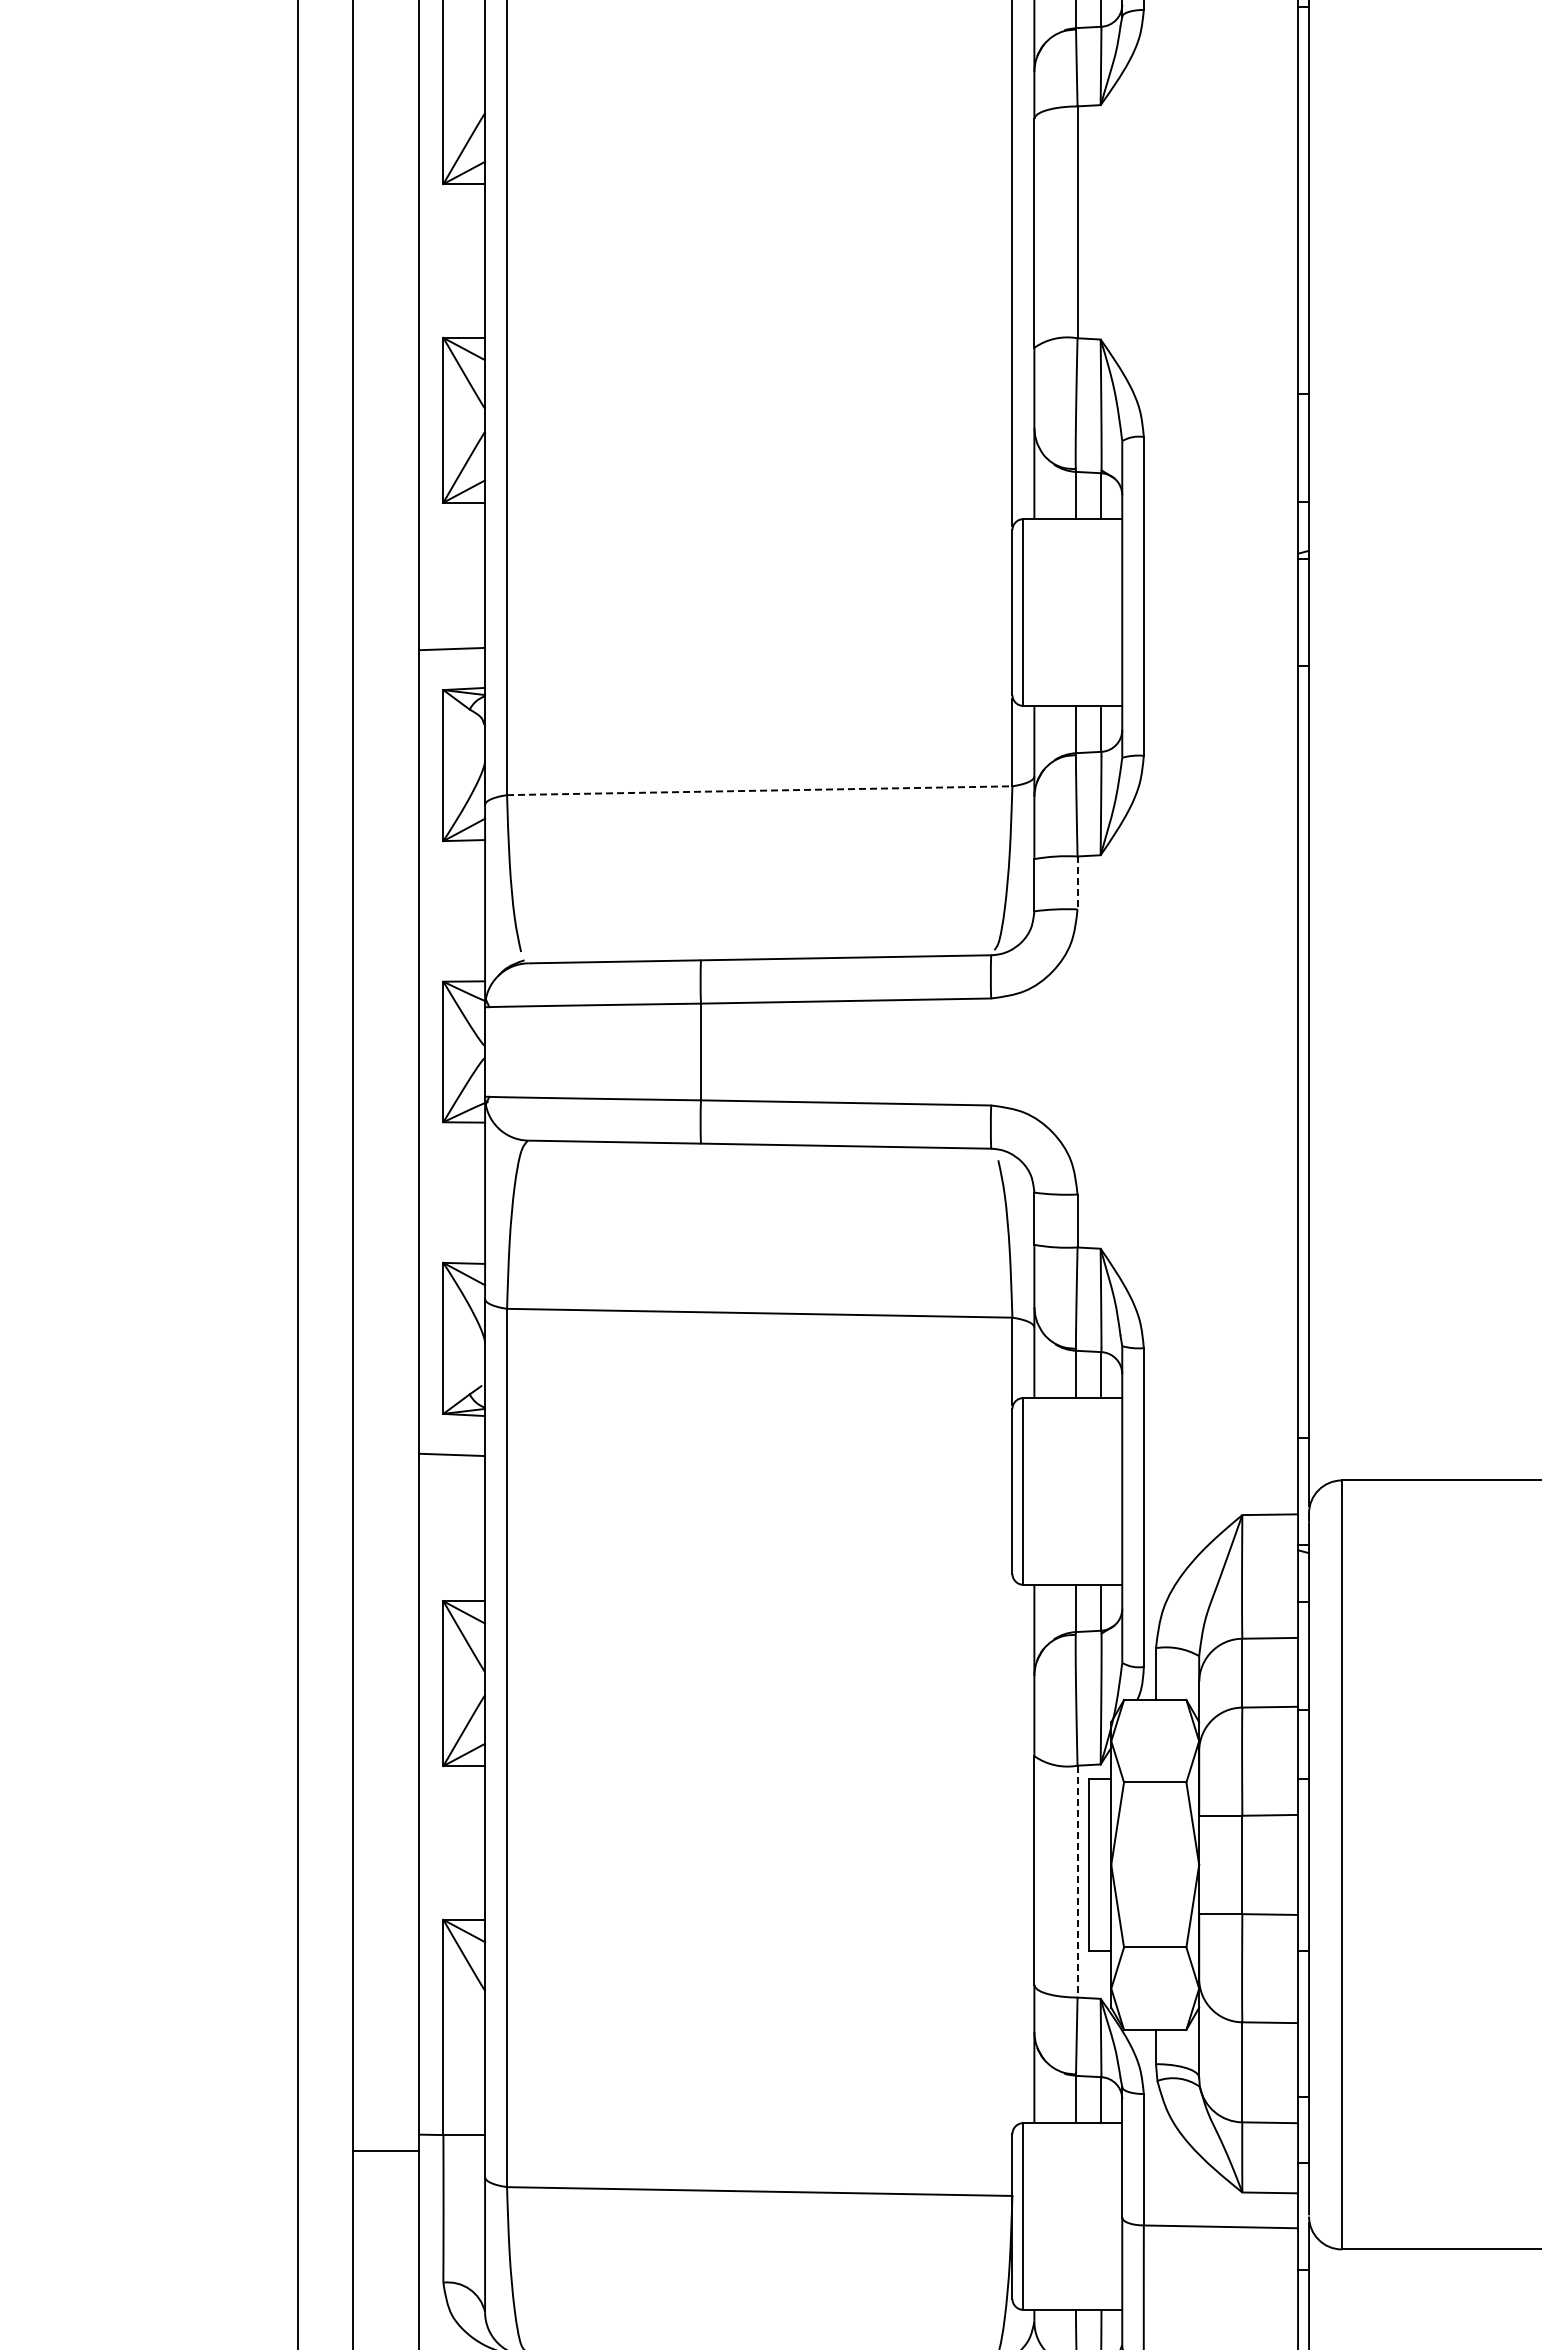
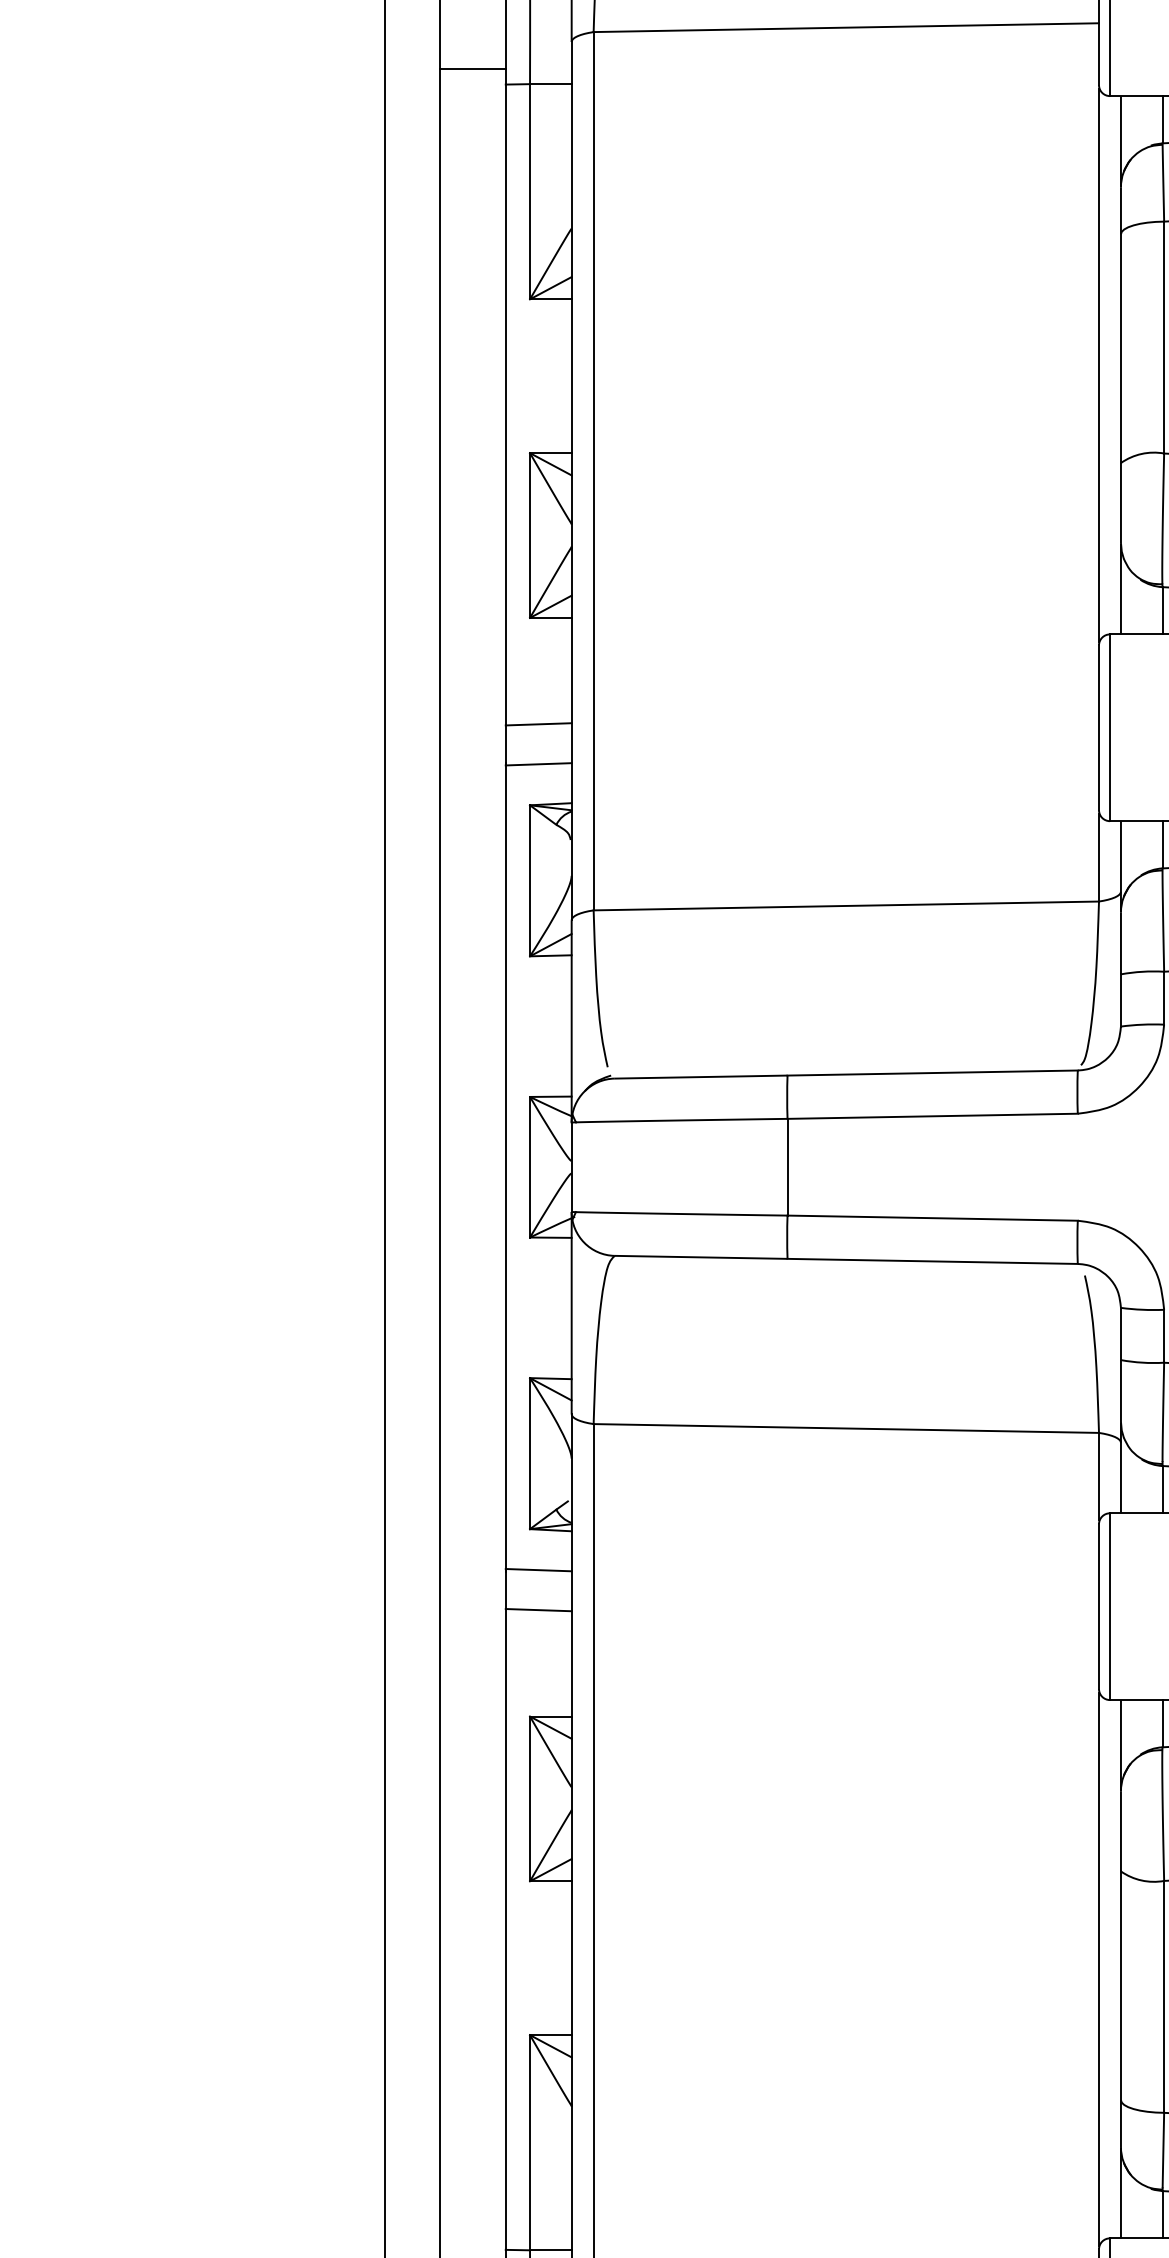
line: (452, 608) -> (539, 723), added
line: (759, 790) -> (846, 905), dashed -> solid
line: (1077, 883) -> (1164, 998), dashed -> solid
line: (452, 1494) -> (539, 1609), added
line: (1012, 1853) -> (1099, 1968), added
line: (1077, 1881) -> (1164, 1996), dashed -> solid

